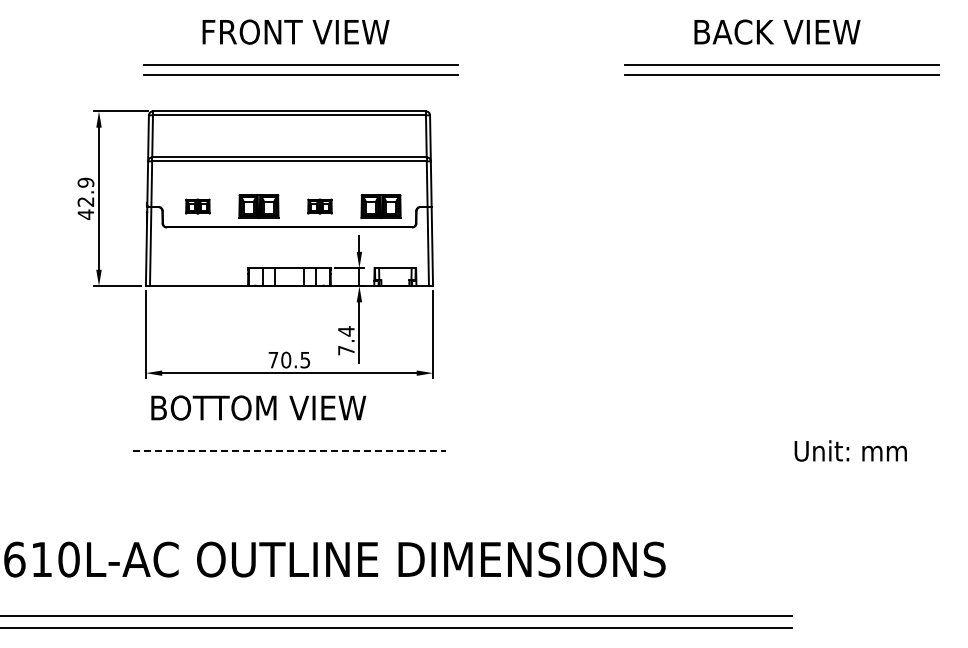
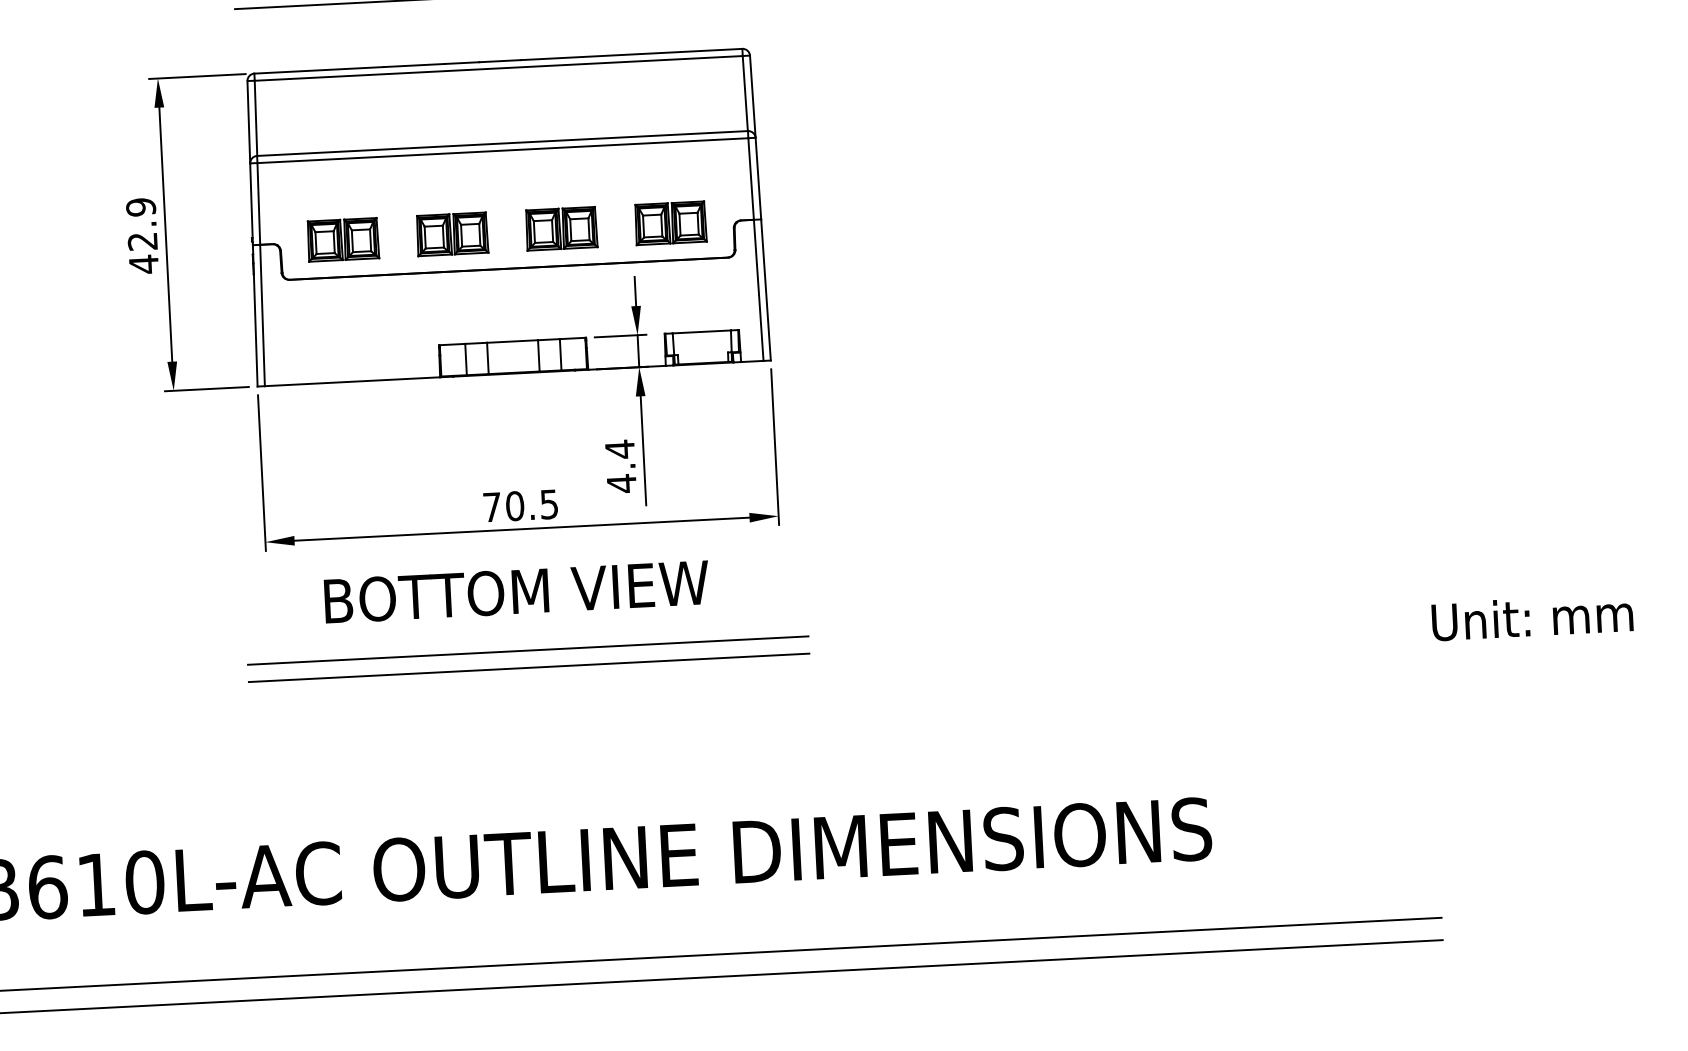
part: (197, 206) -> (342, 239), size x1.67
part: (319, 206) -> (560, 228), size x1.67
text: (346, 350) -> (621, 483), 7.4 -> 4.4
text: (258, 407) -> (516, 591), moved
line: (289, 441) -> (528, 651), added
line: (289, 450) -> (529, 667), dashed -> solid

